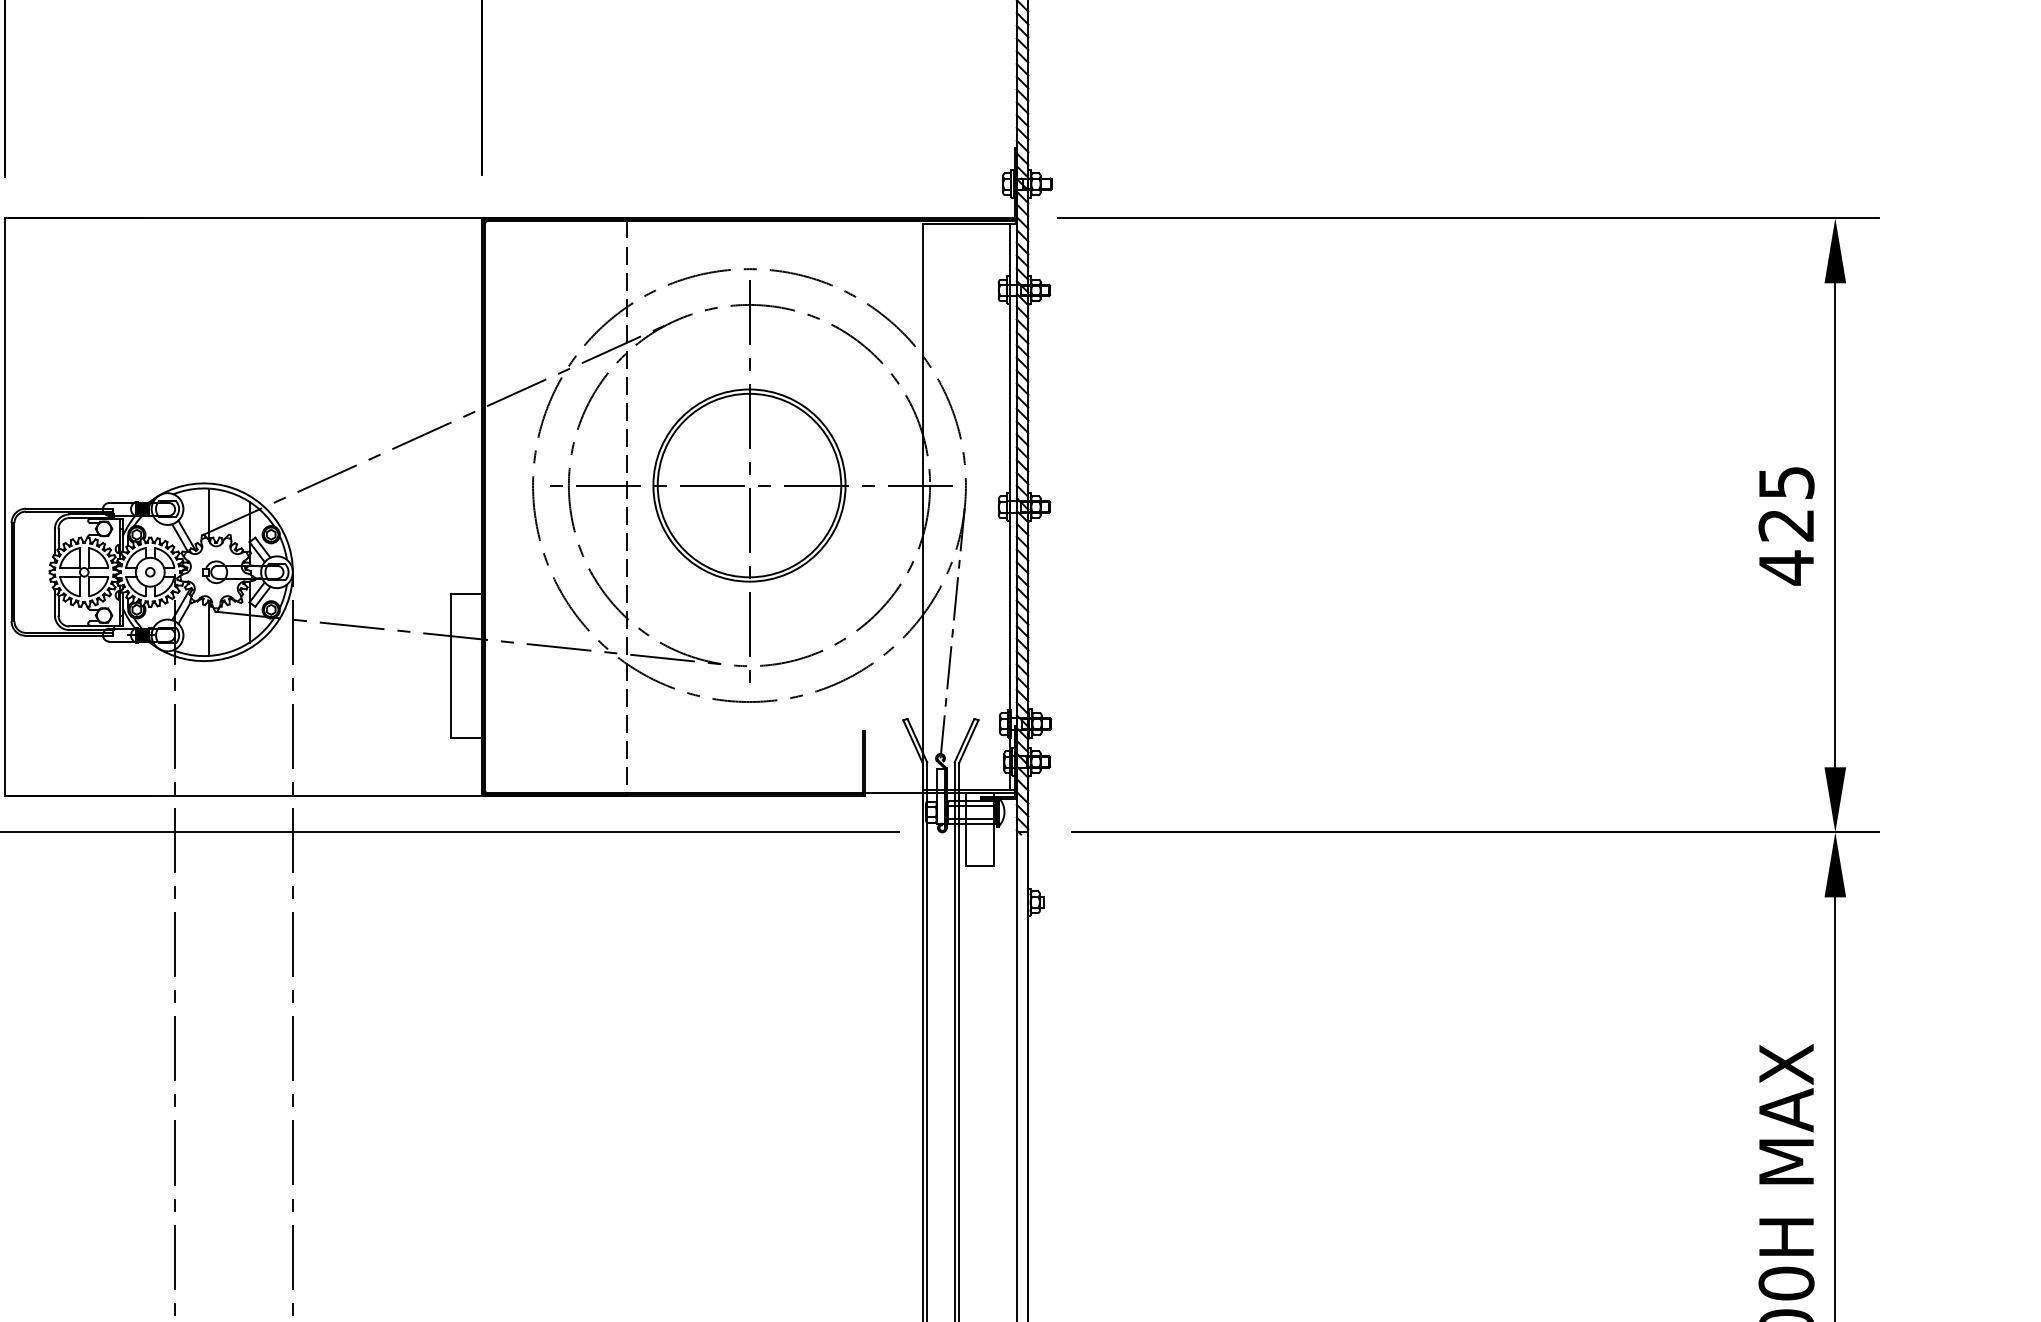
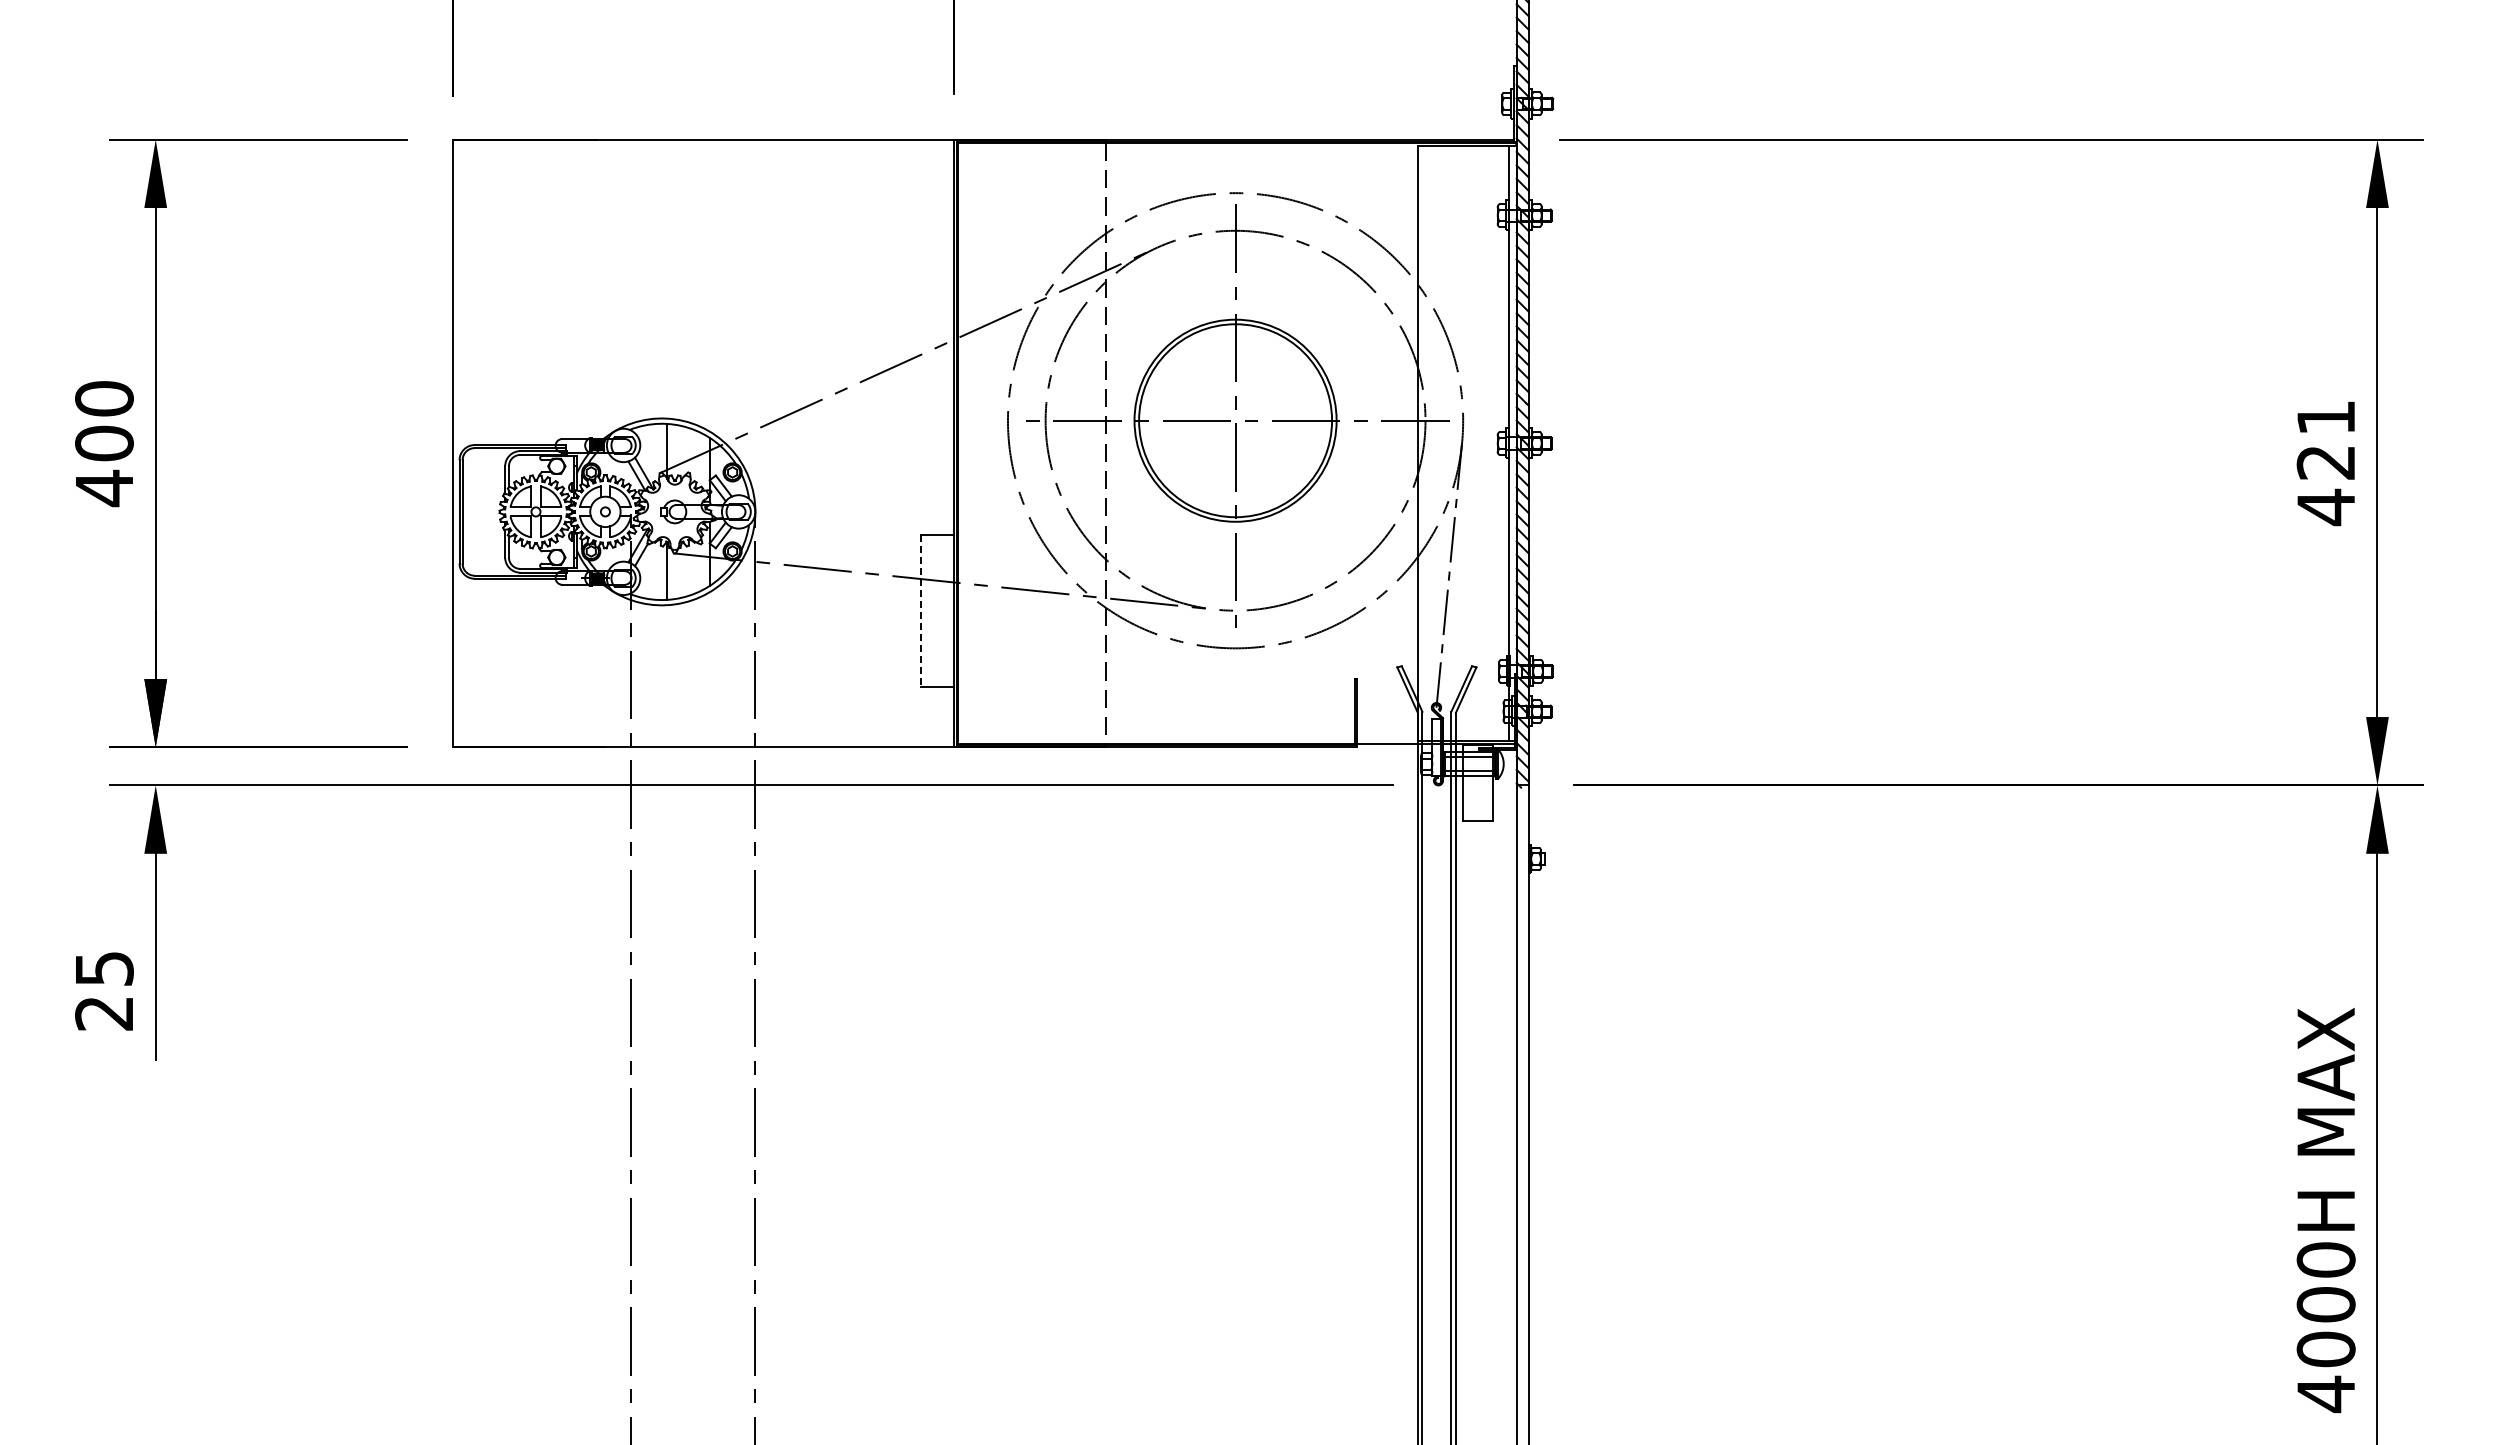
text: (1786, 482) -> (2326, 417), 425 -> 421
line: (450, 666) -> (921, 610), solid -> dashed

